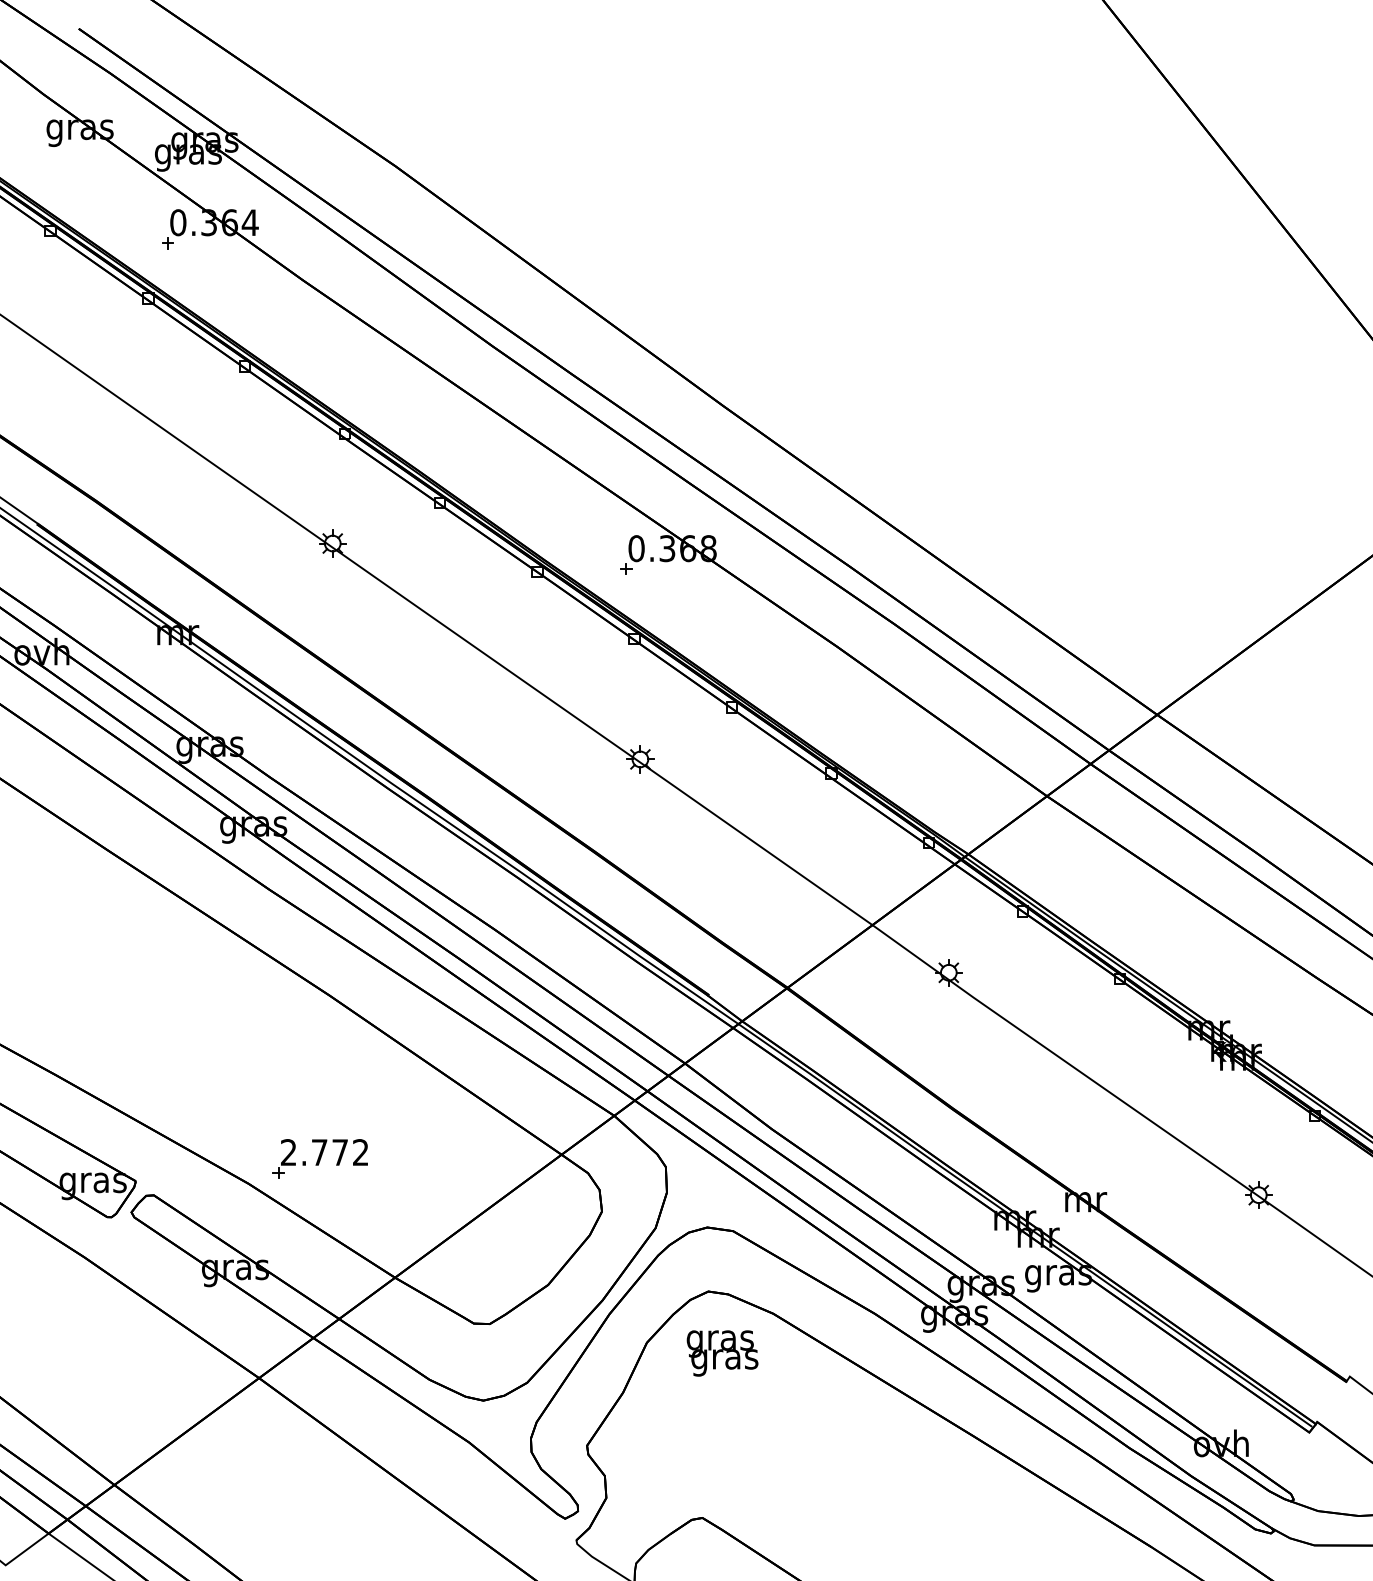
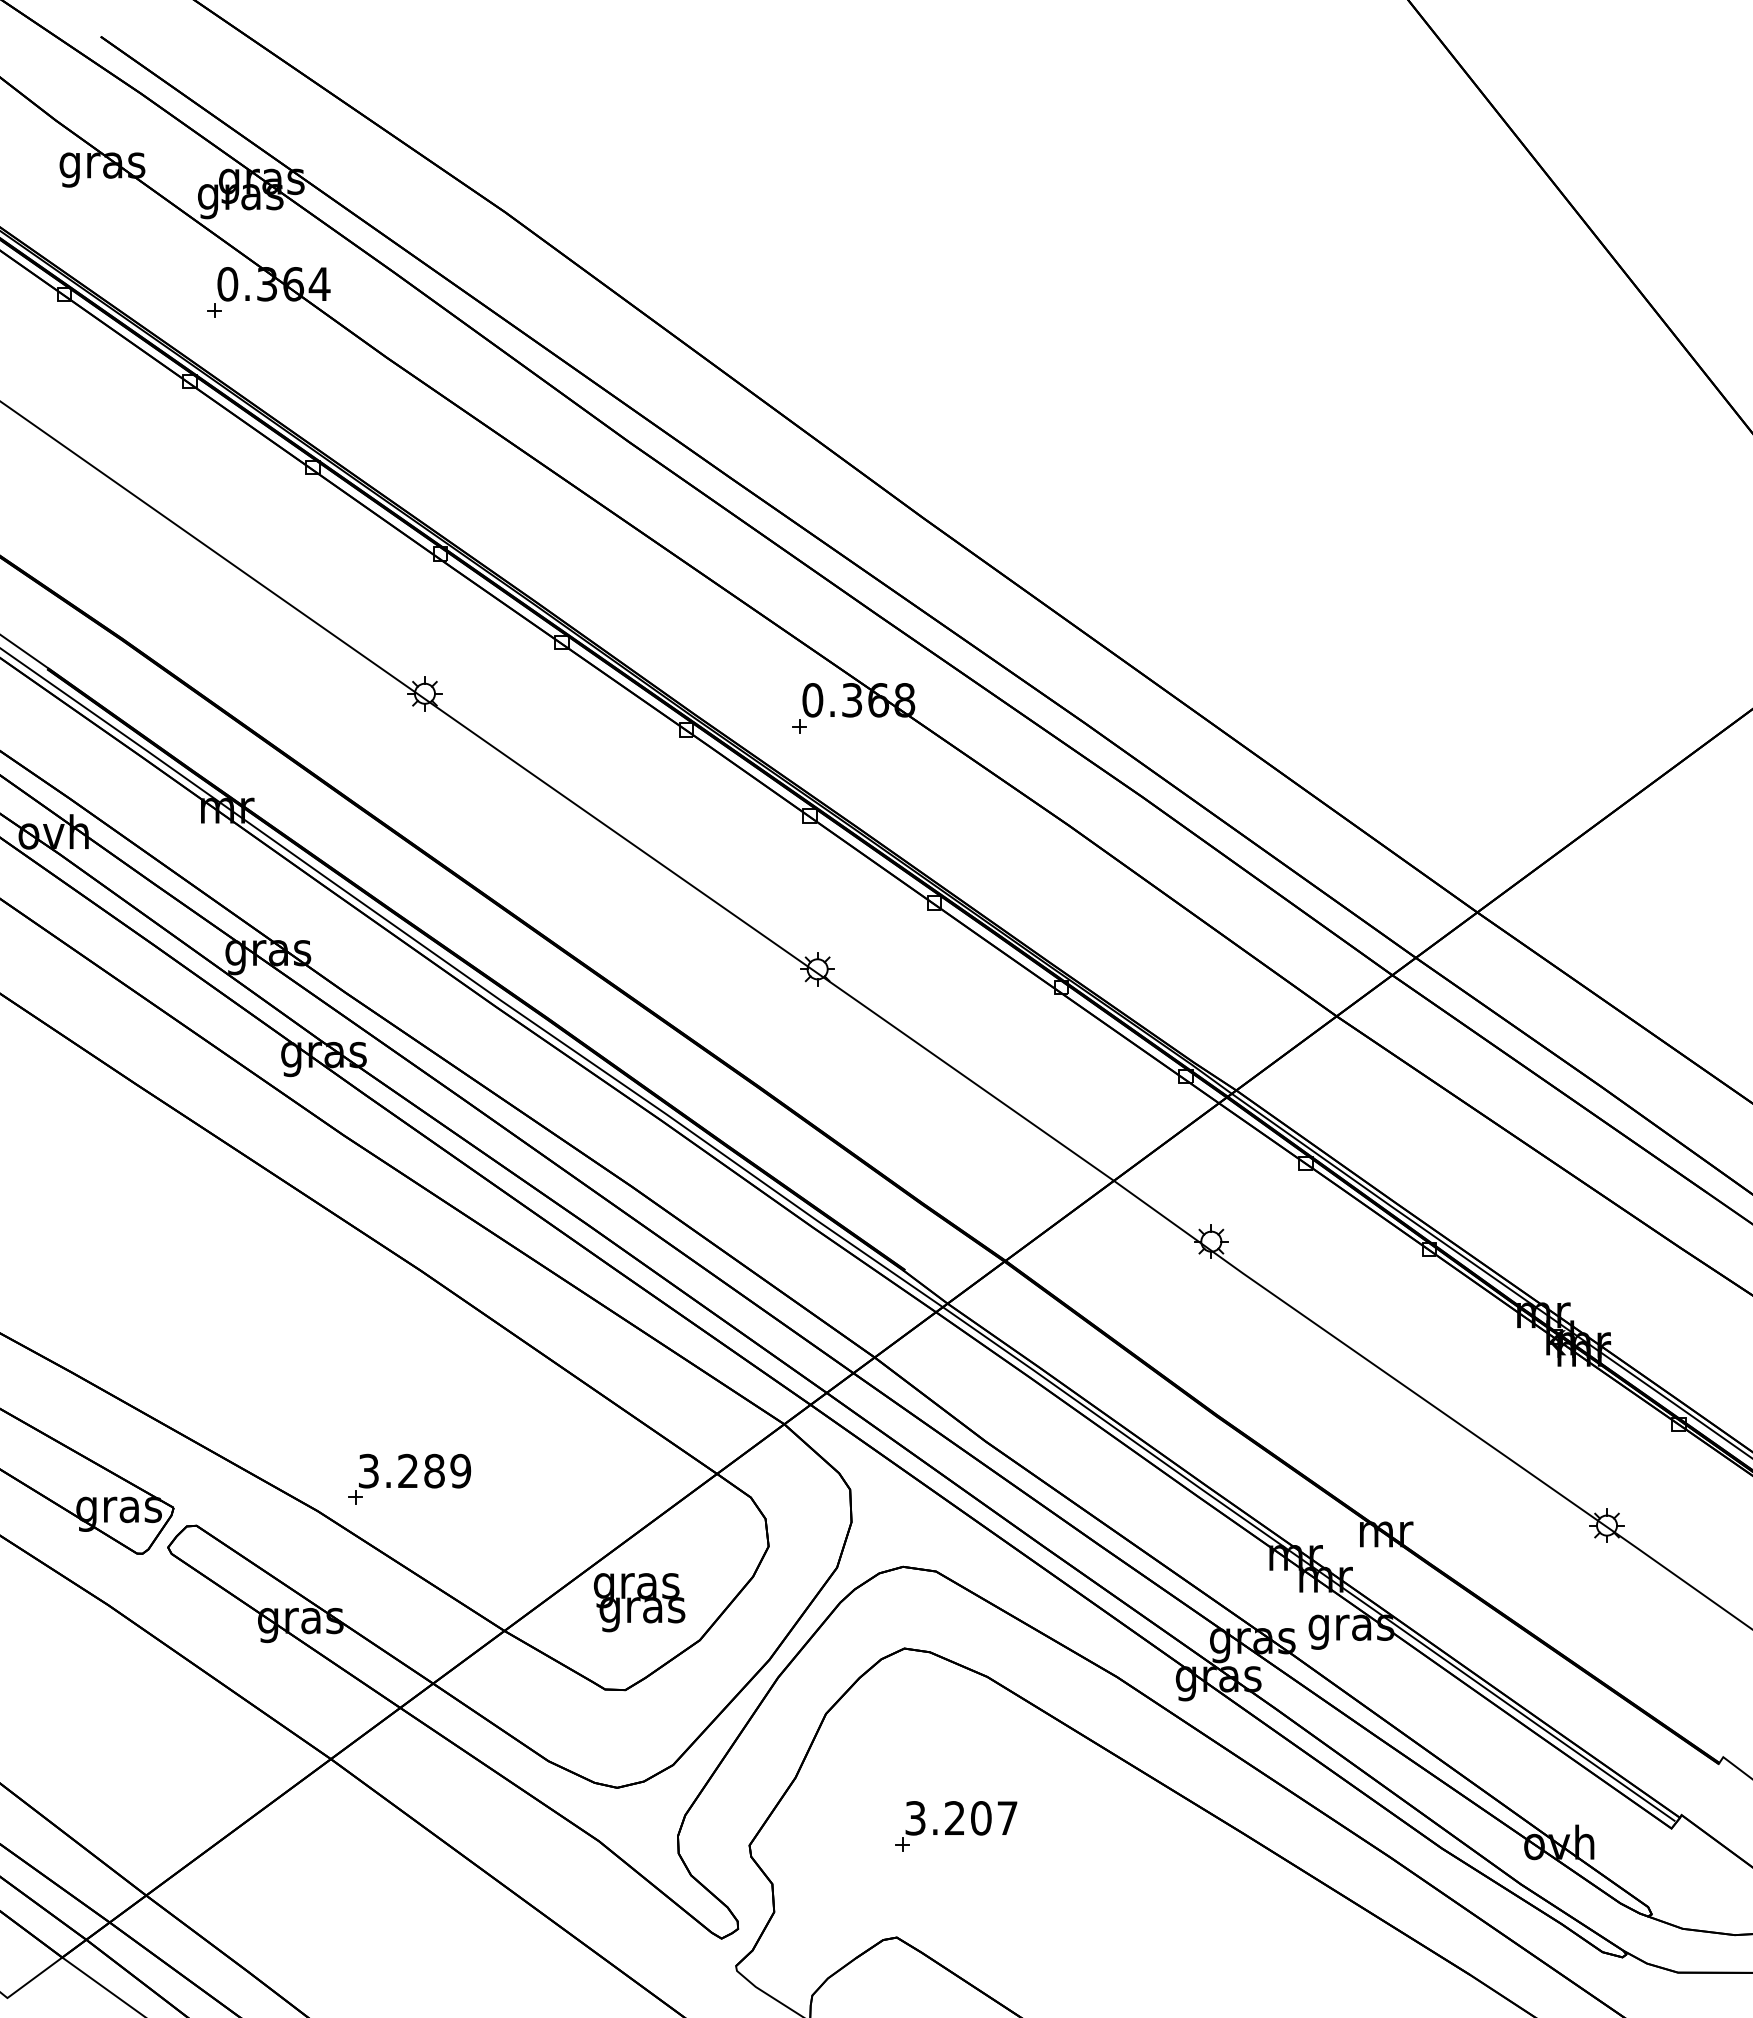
text: (324, 1152) -> (414, 1470), 2.772 -> 3.289
text: (722, 1353) -> (639, 1602), moved
part: (749, 1430) -> (956, 1826), added

